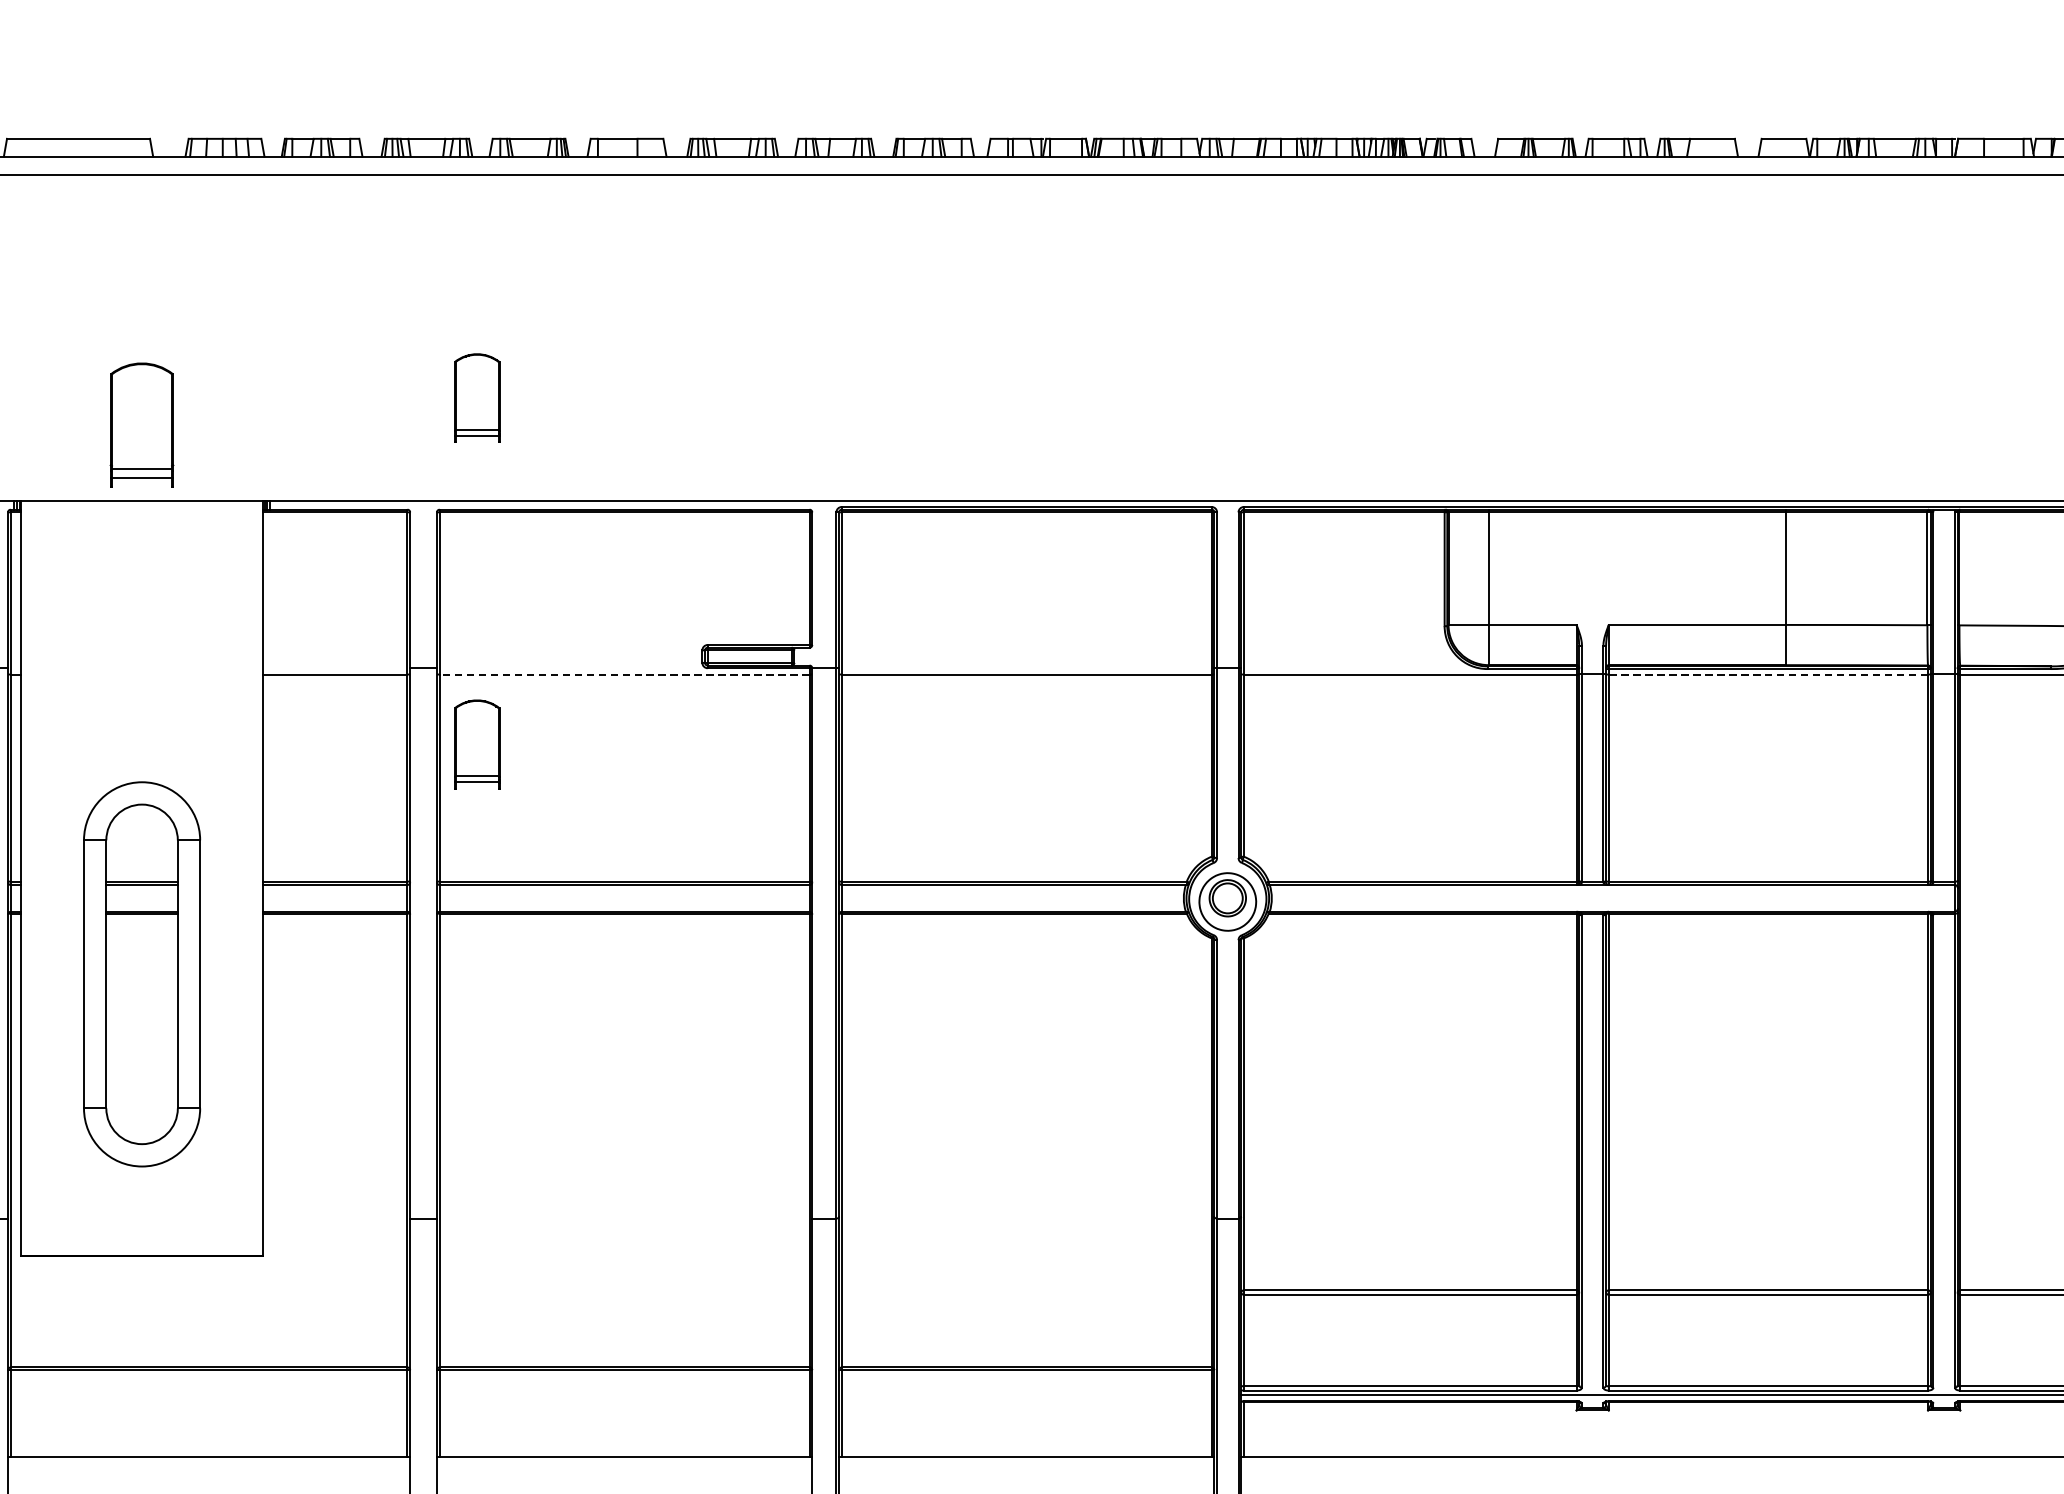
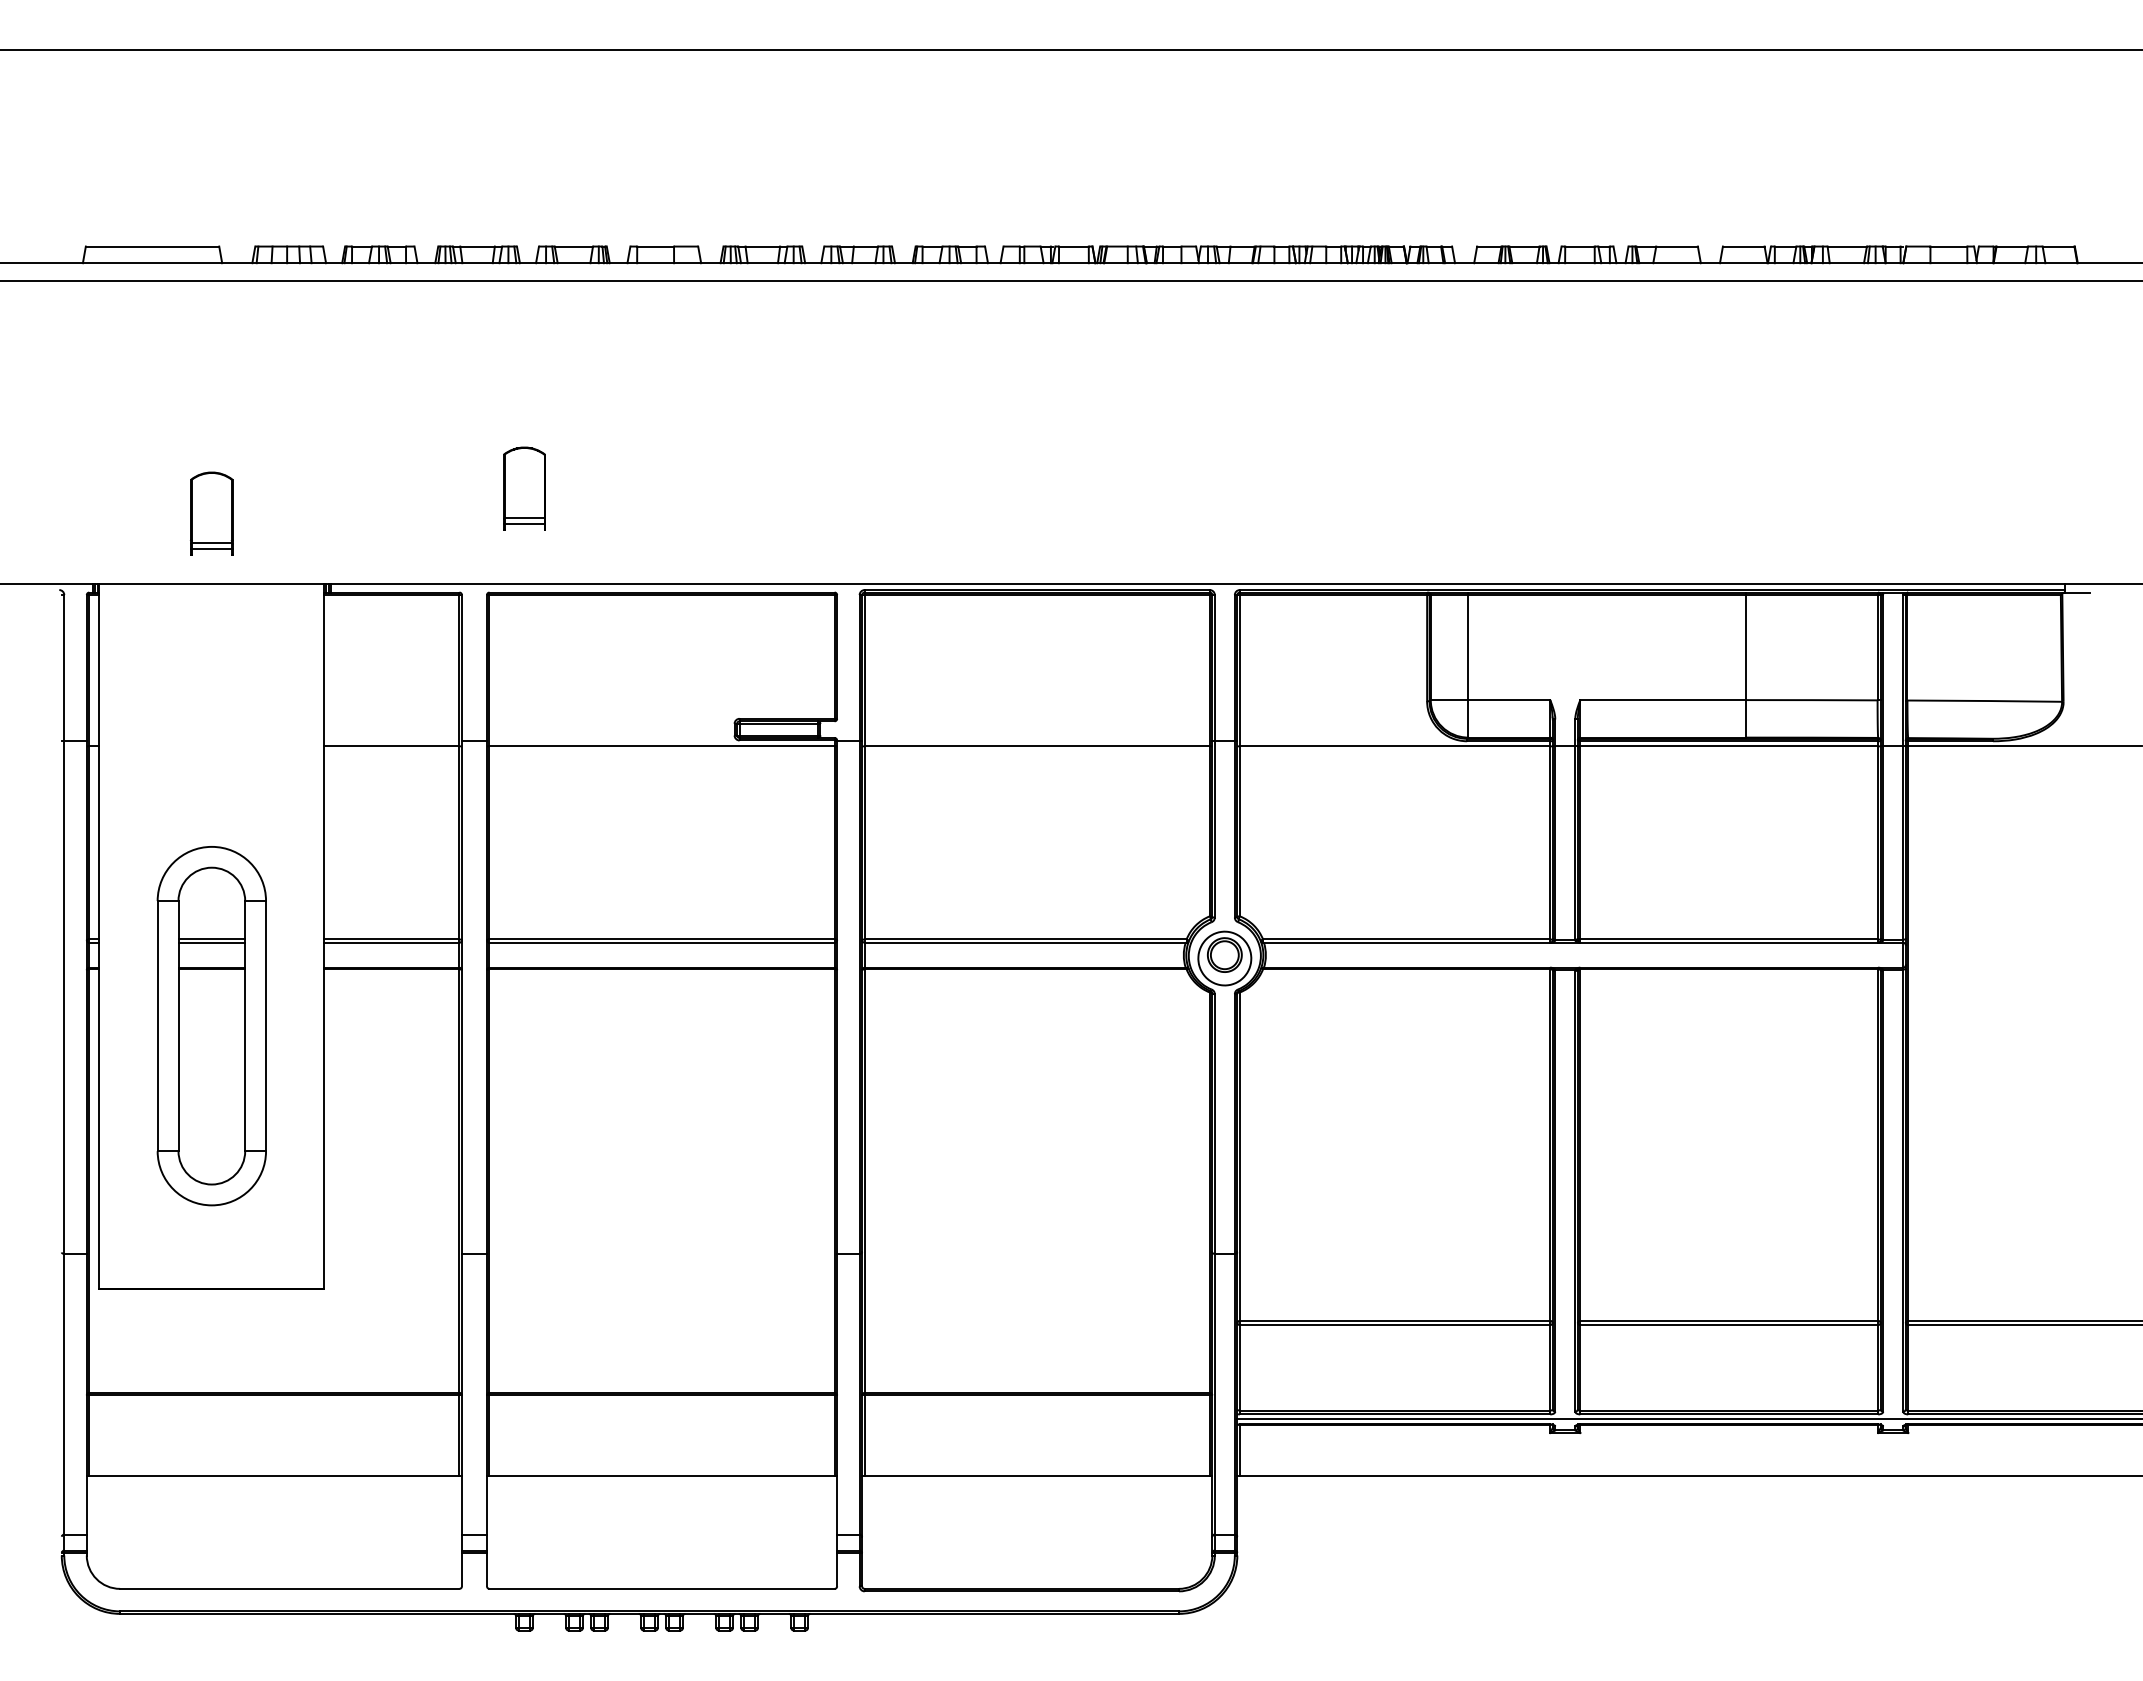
part: (141, 424) -> (211, 513), size x0.71
line: (625, 674) -> (662, 746), dashed -> solid
line: (1768, 674) -> (1729, 746), dashed -> solid
part: (477, 744) -> (524, 811), removed

